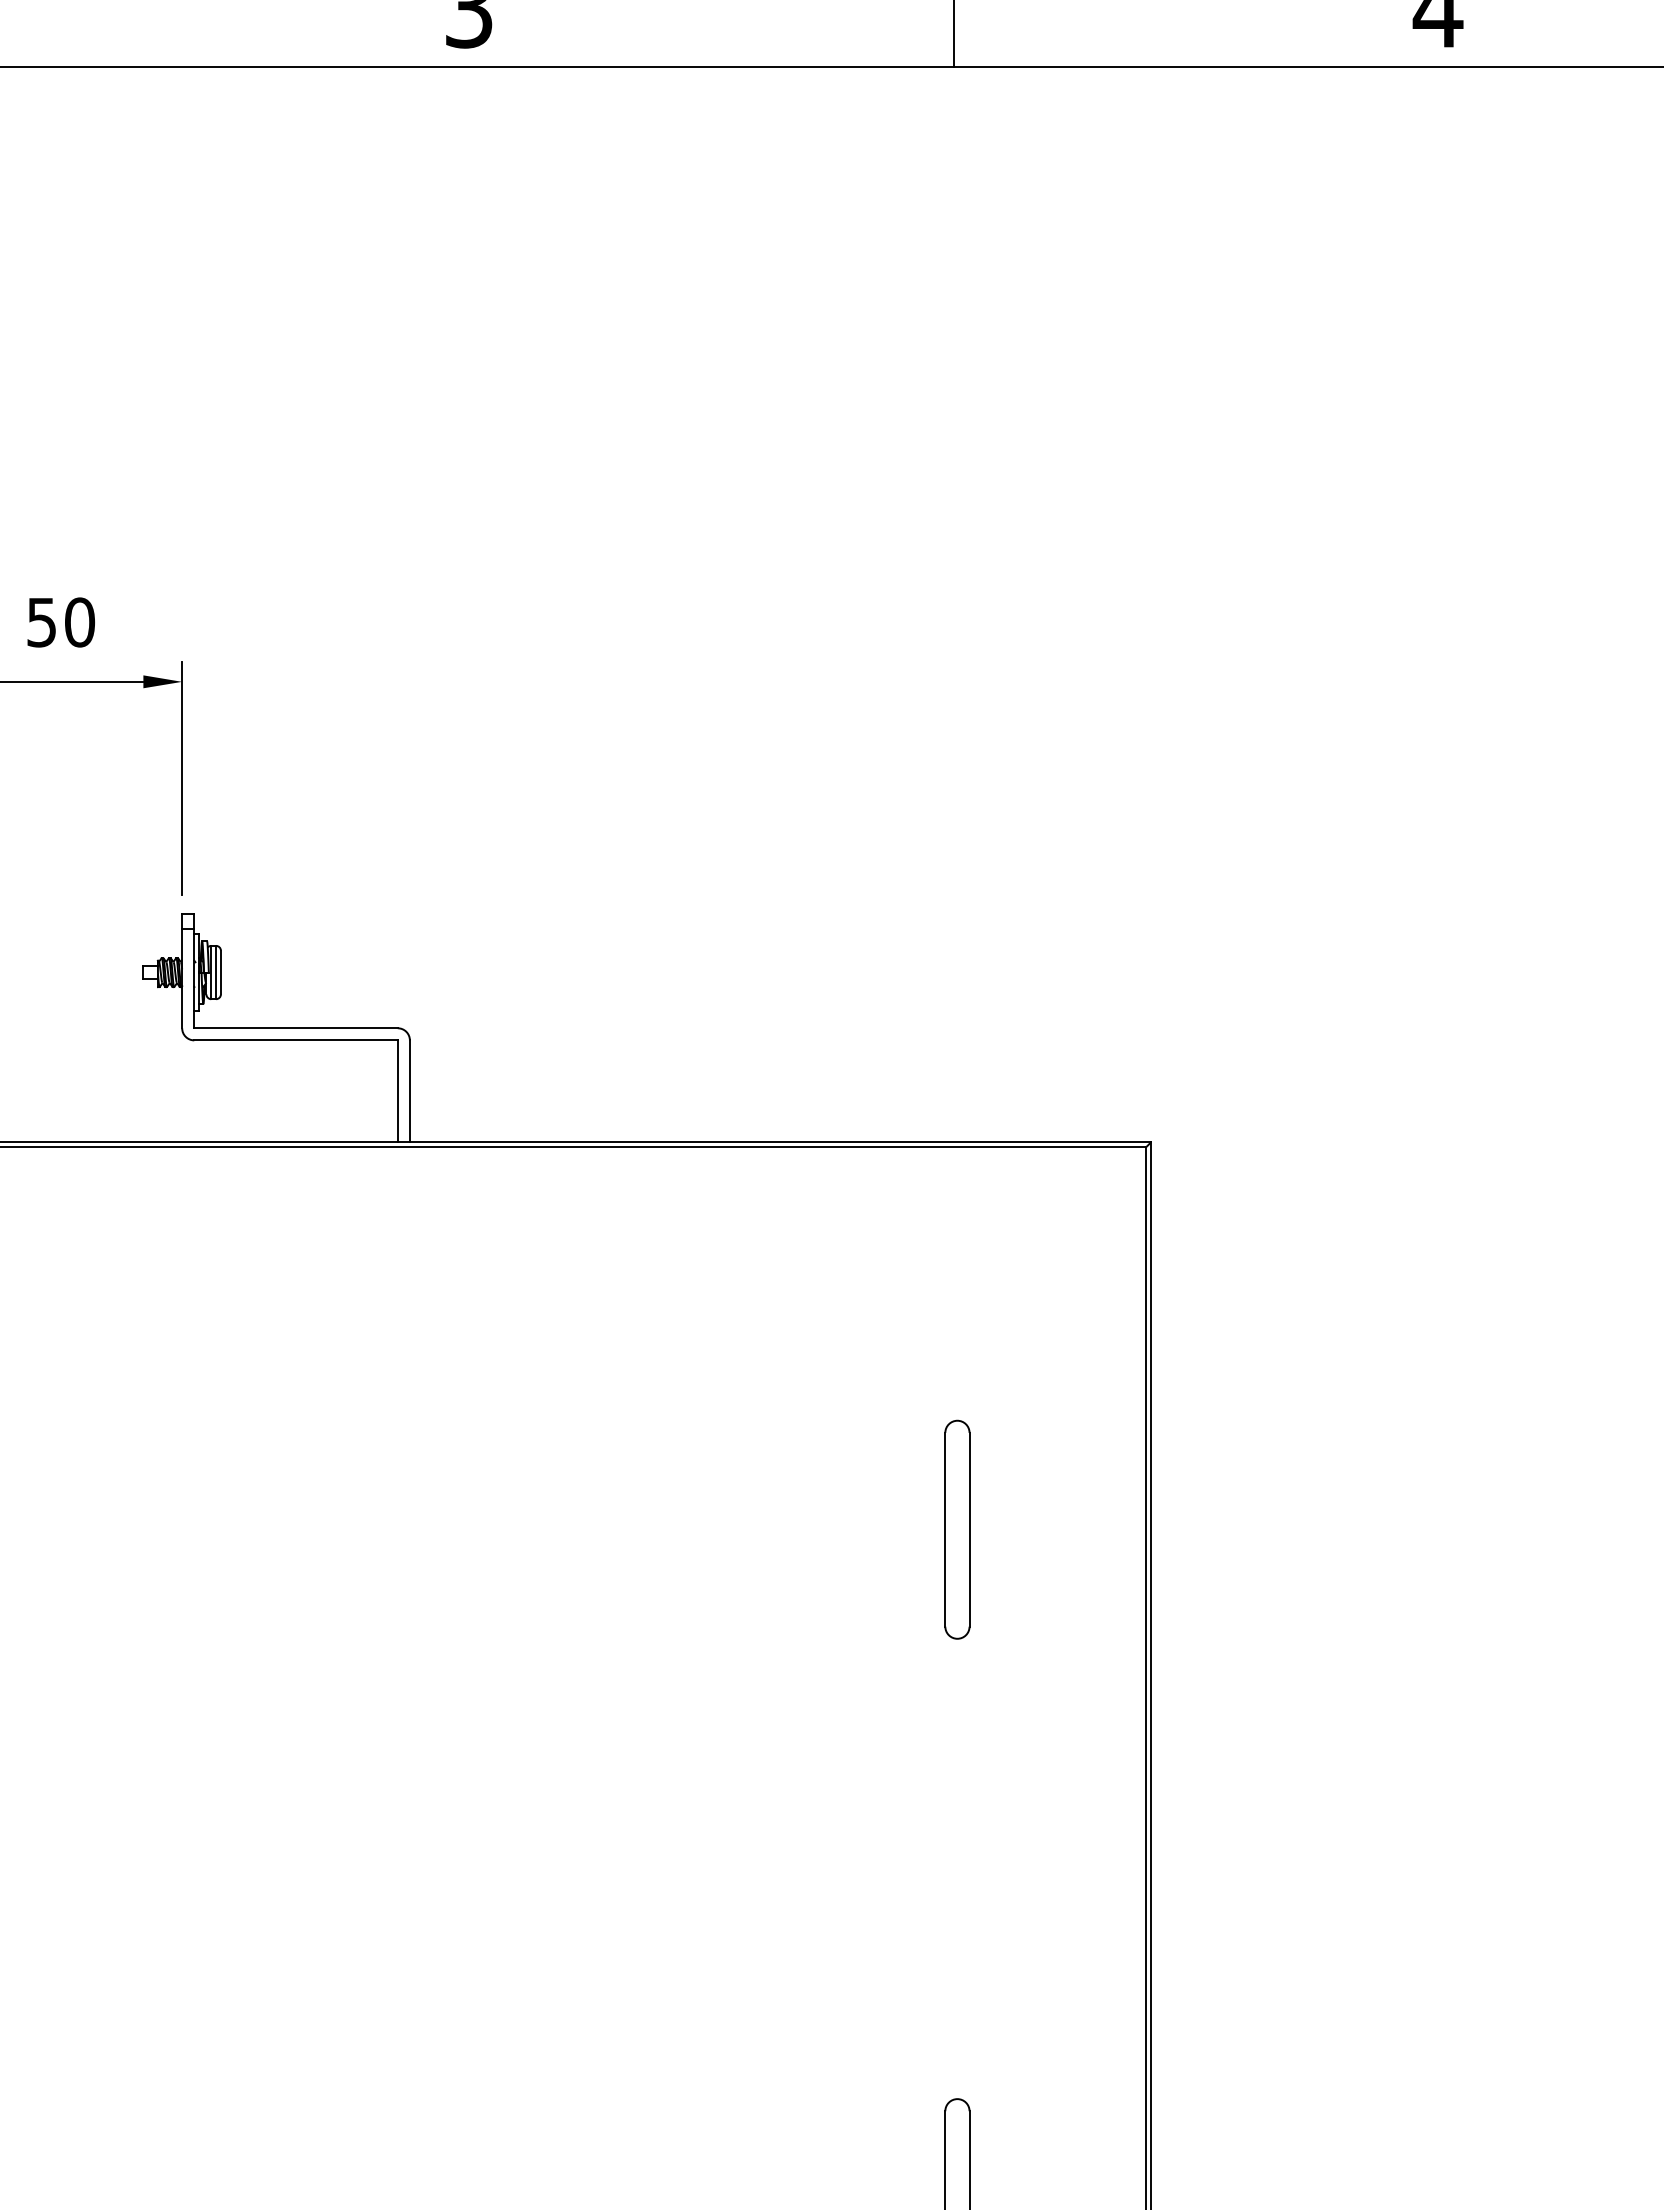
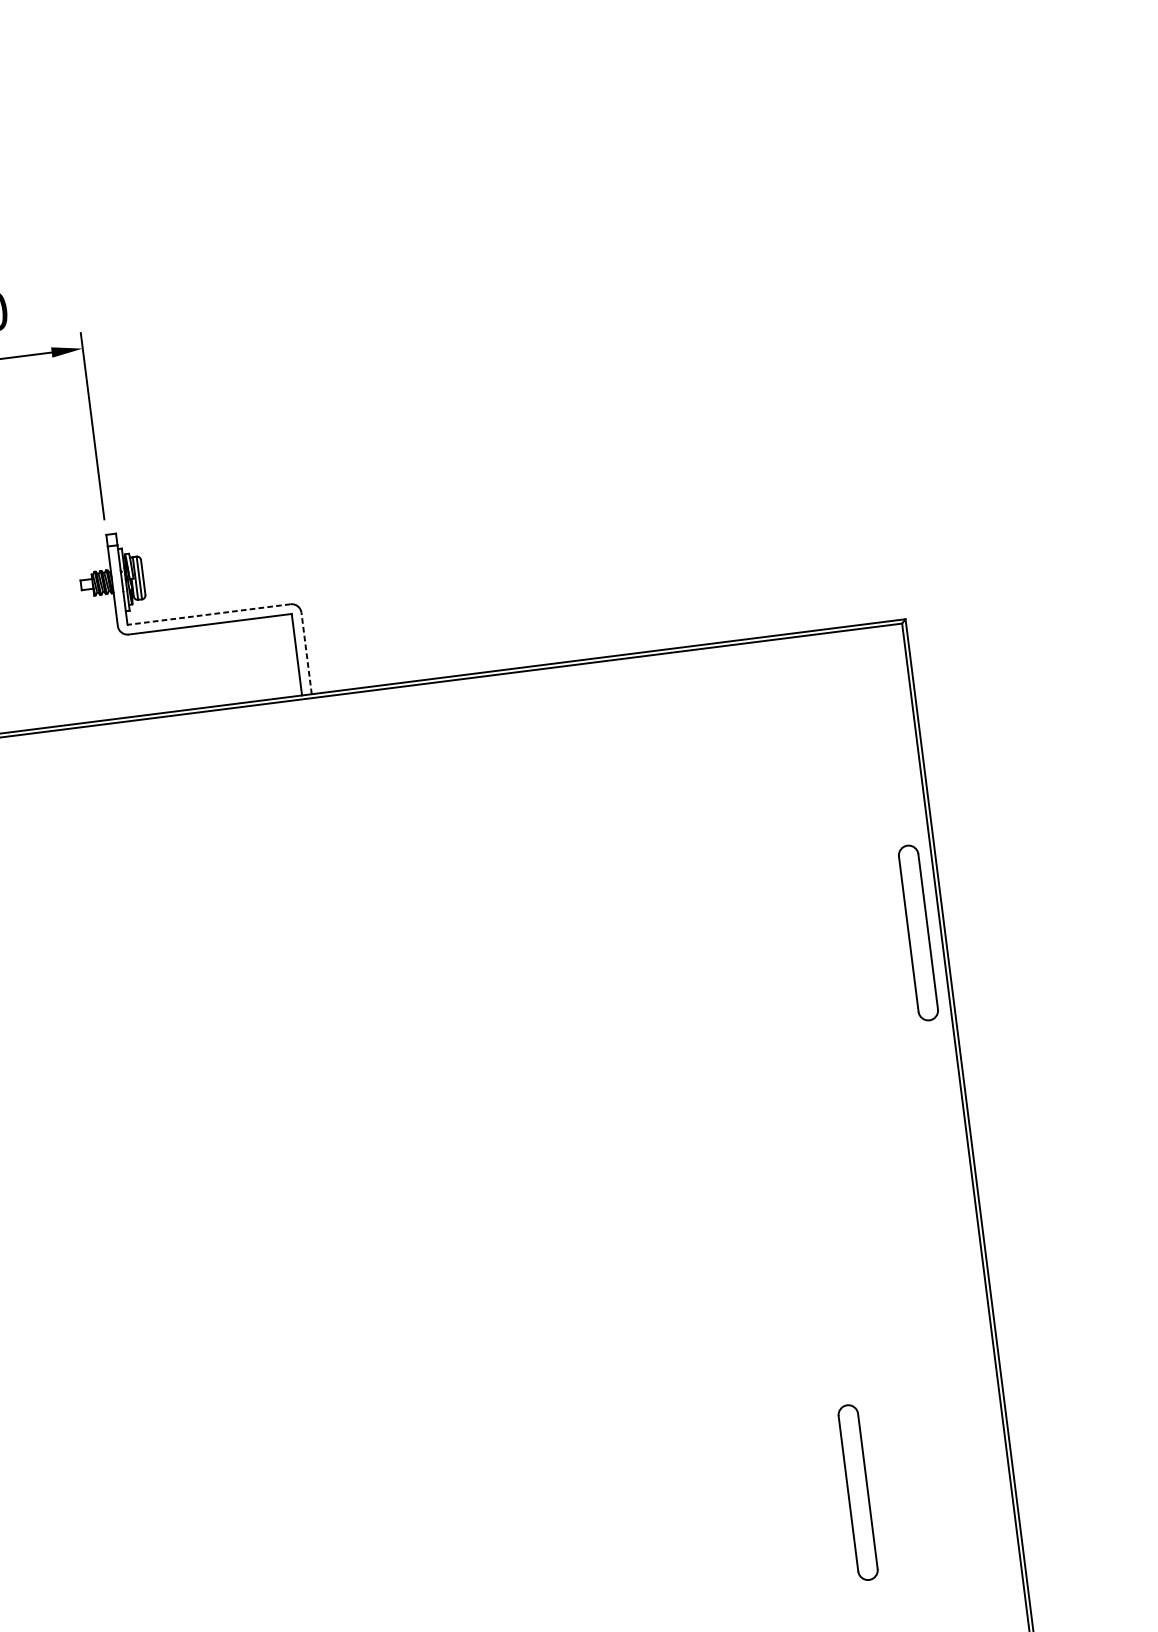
line: (296, 1028) -> (209, 614), solid -> dashed
line: (409, 1091) -> (306, 653), solid -> dashed
part: (957, 1529) -> (918, 932), moved

